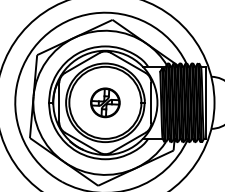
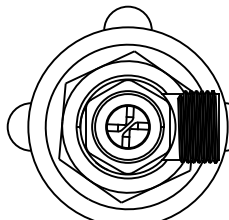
part: (104, 102) -> (127, 126), size x1.67

